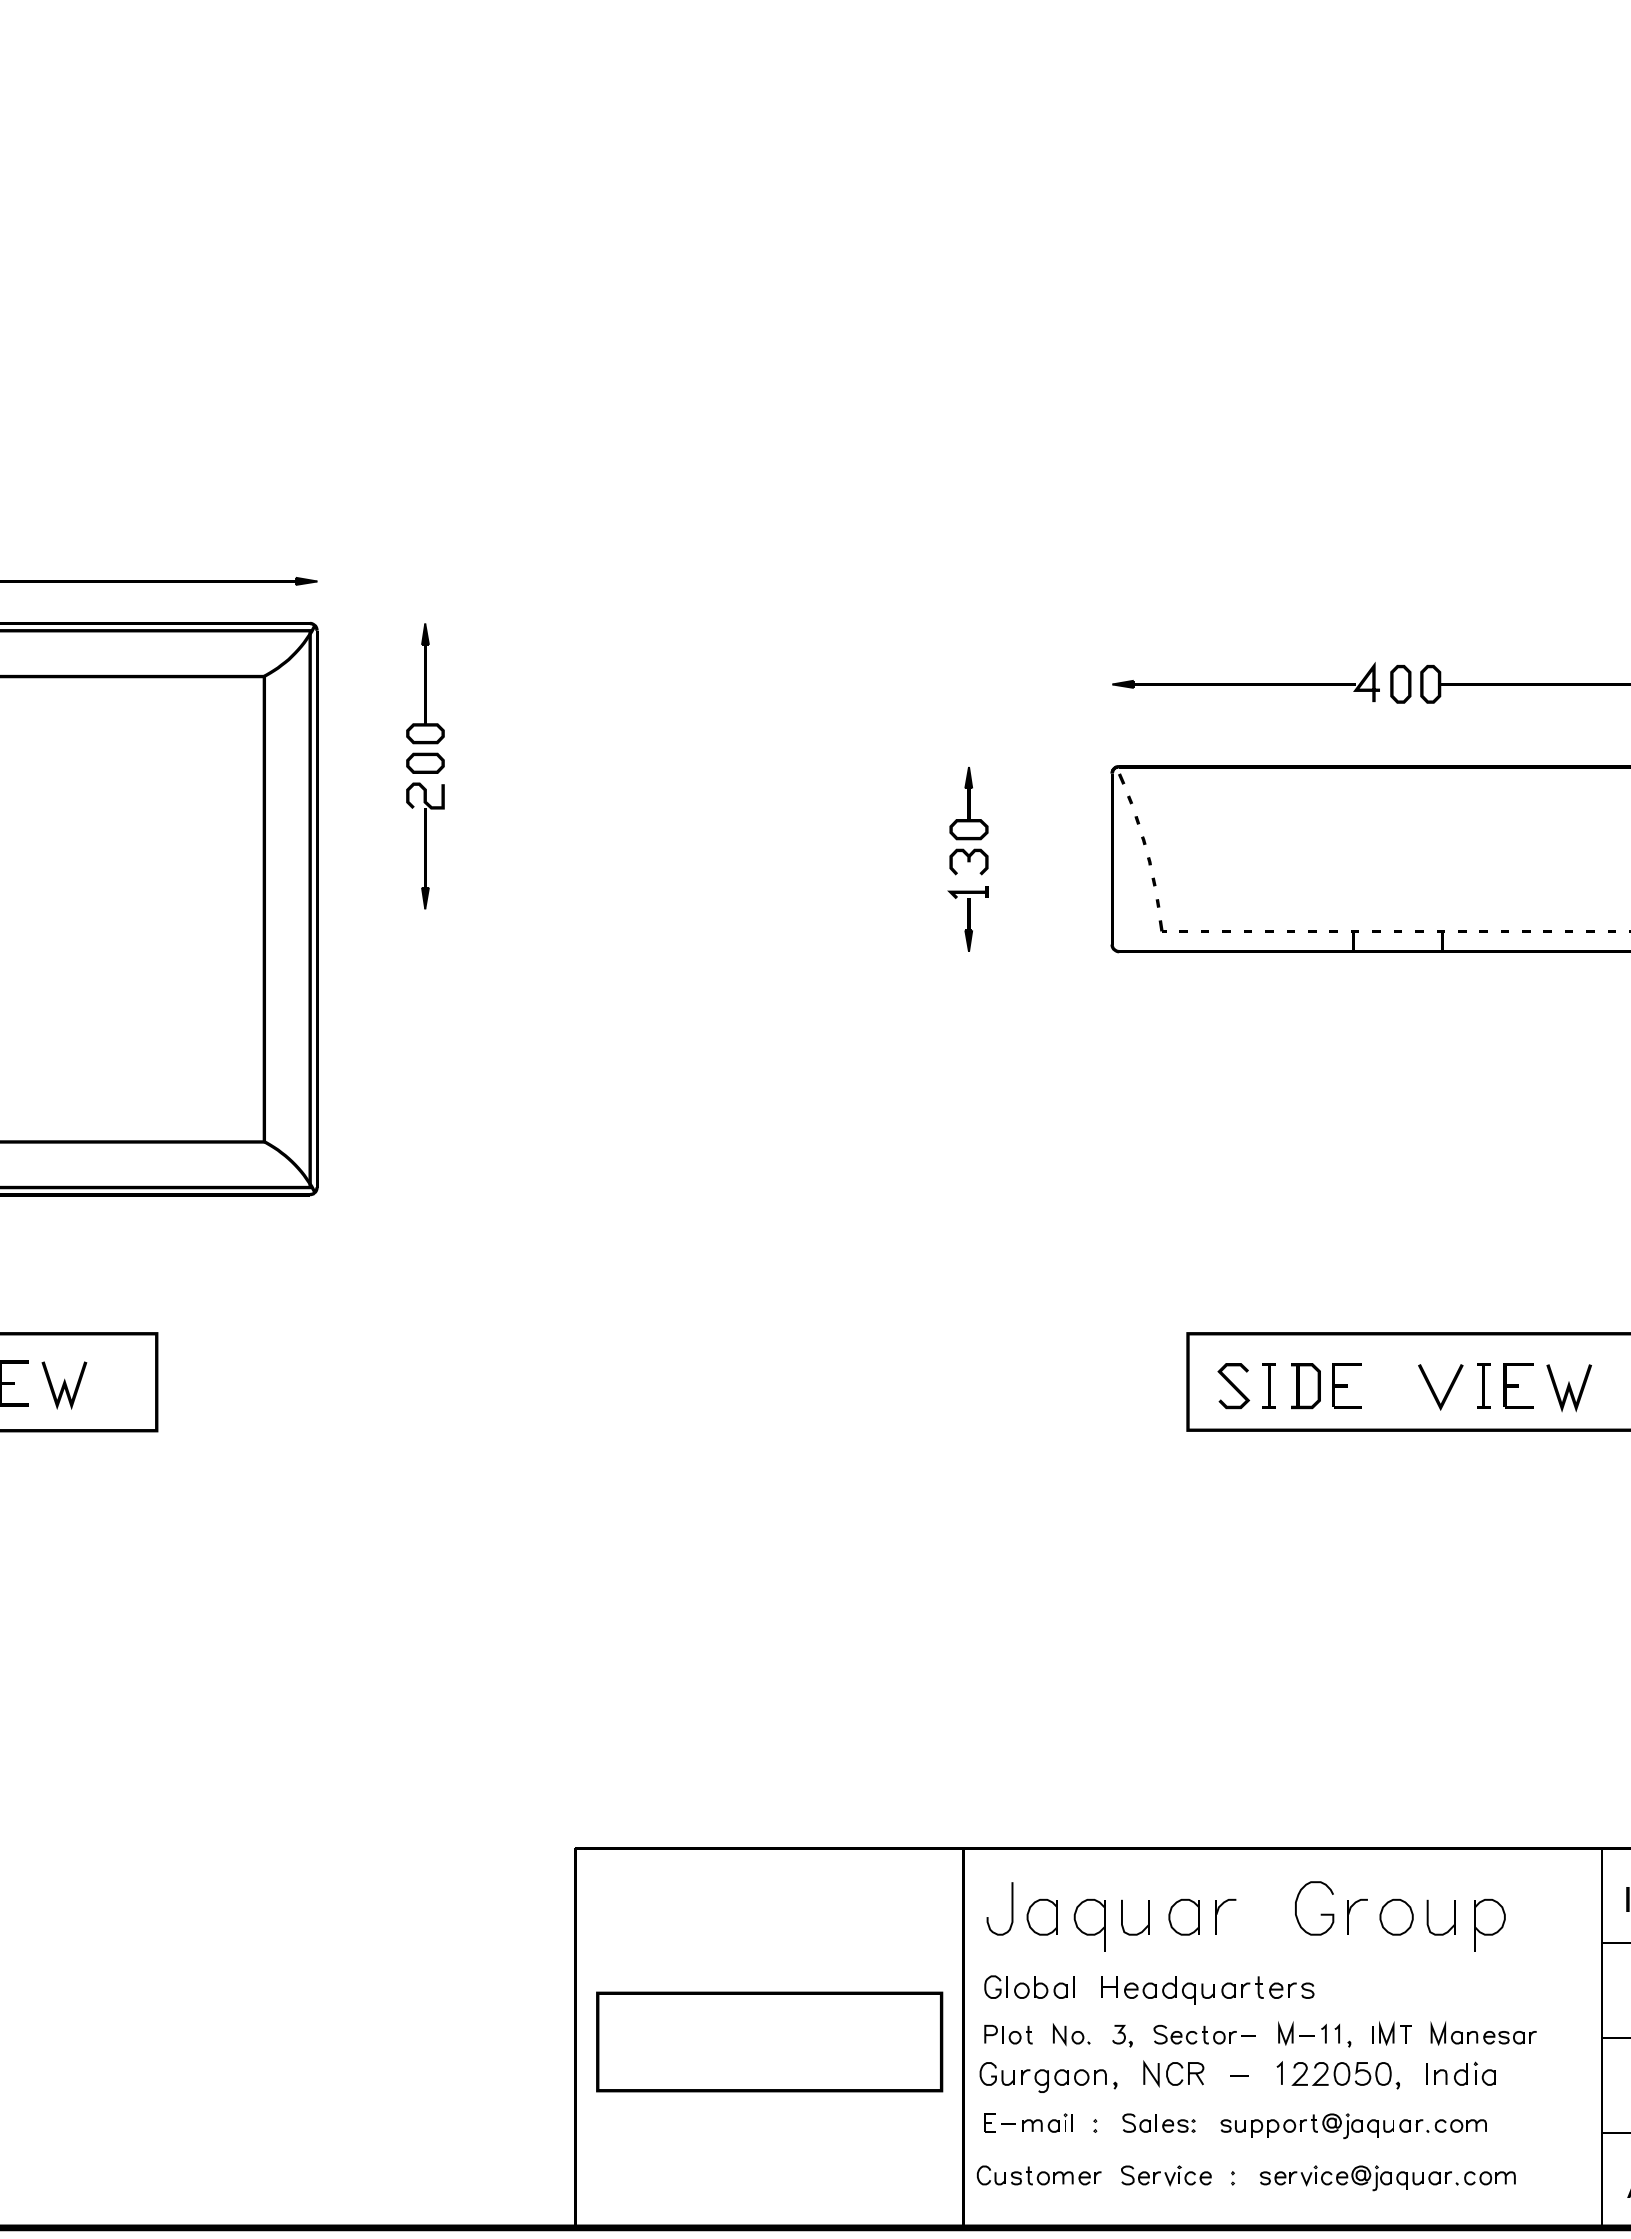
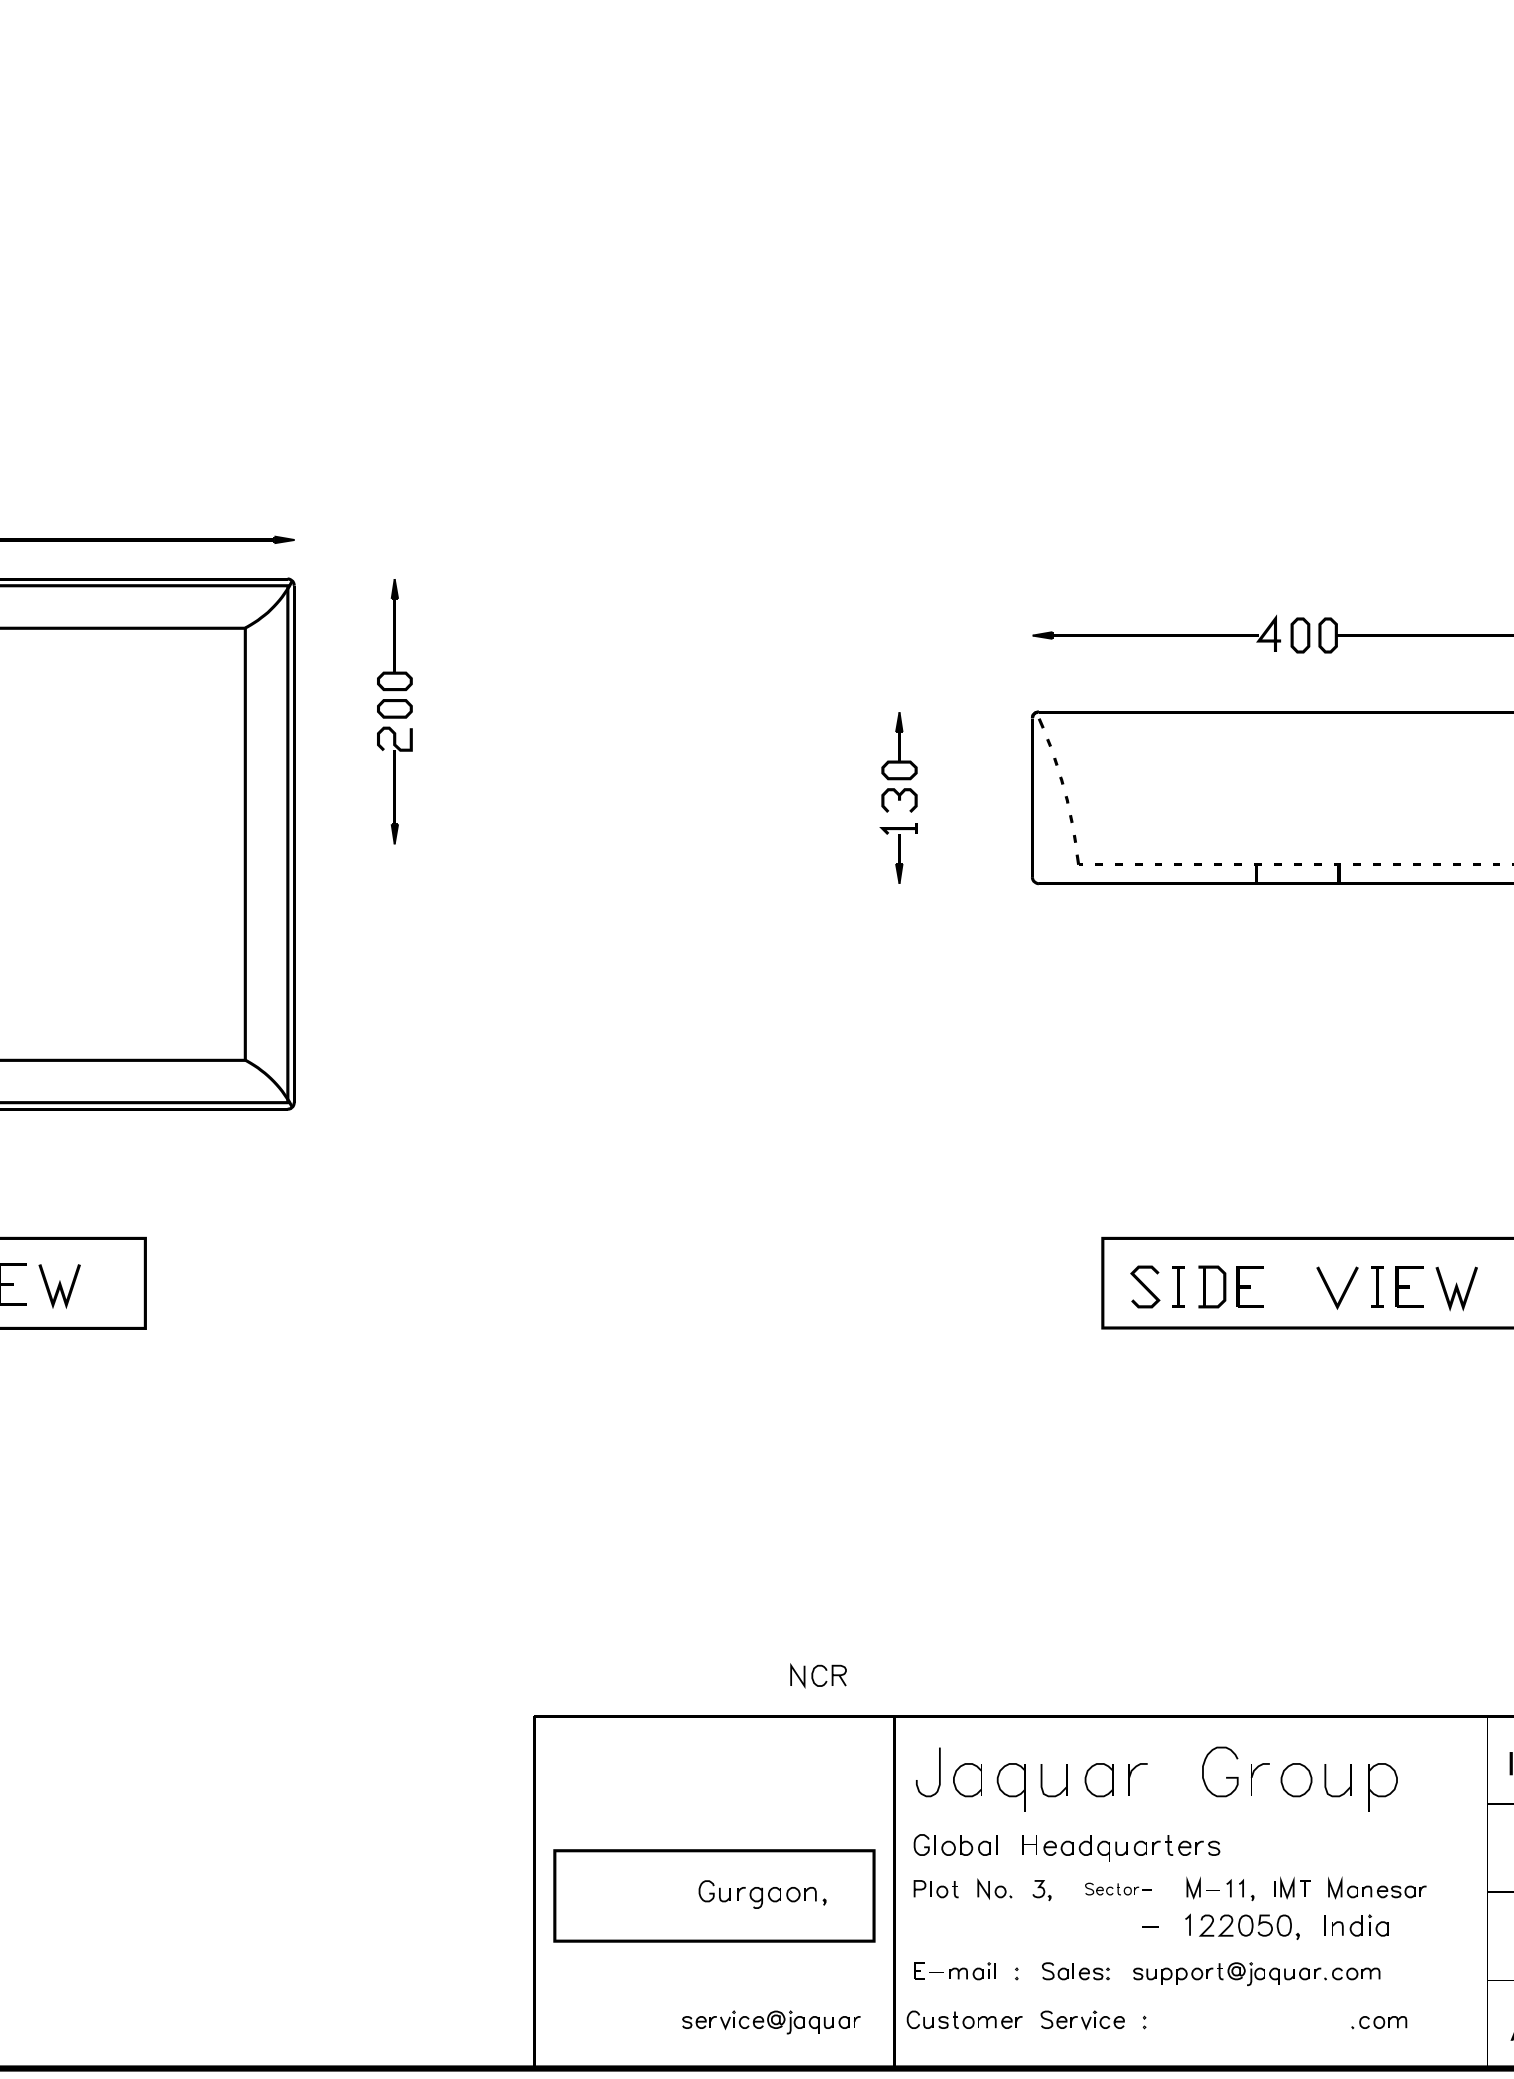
part: (1204, 2034) -> (1118, 1888), size x0.7
part: (1173, 2073) -> (818, 1675), moved
part: (1048, 2077) -> (762, 1894), moved
part: (1355, 2178) -> (770, 2022), moved

